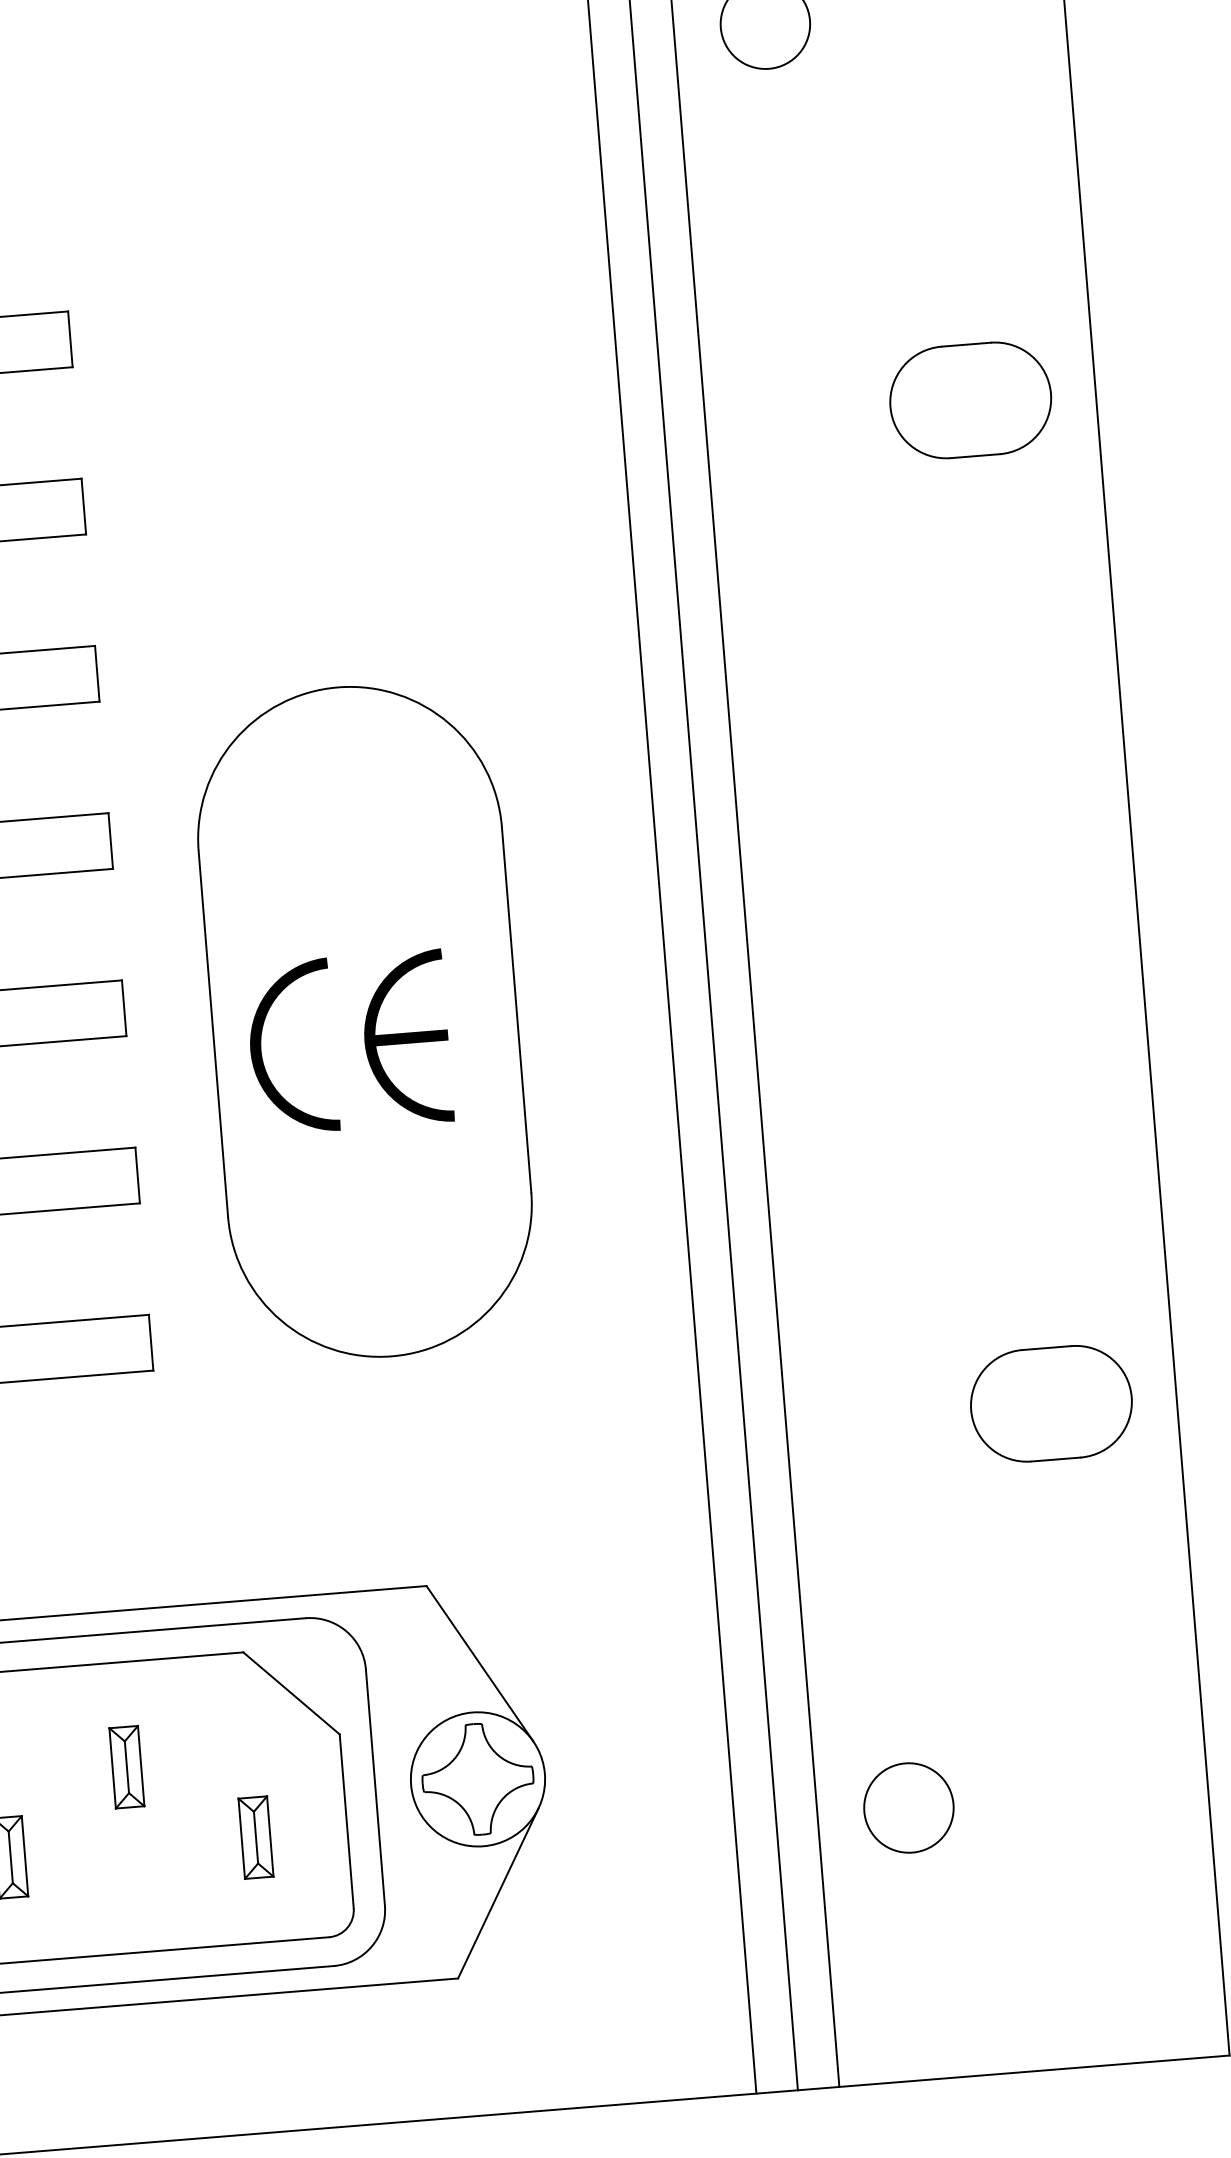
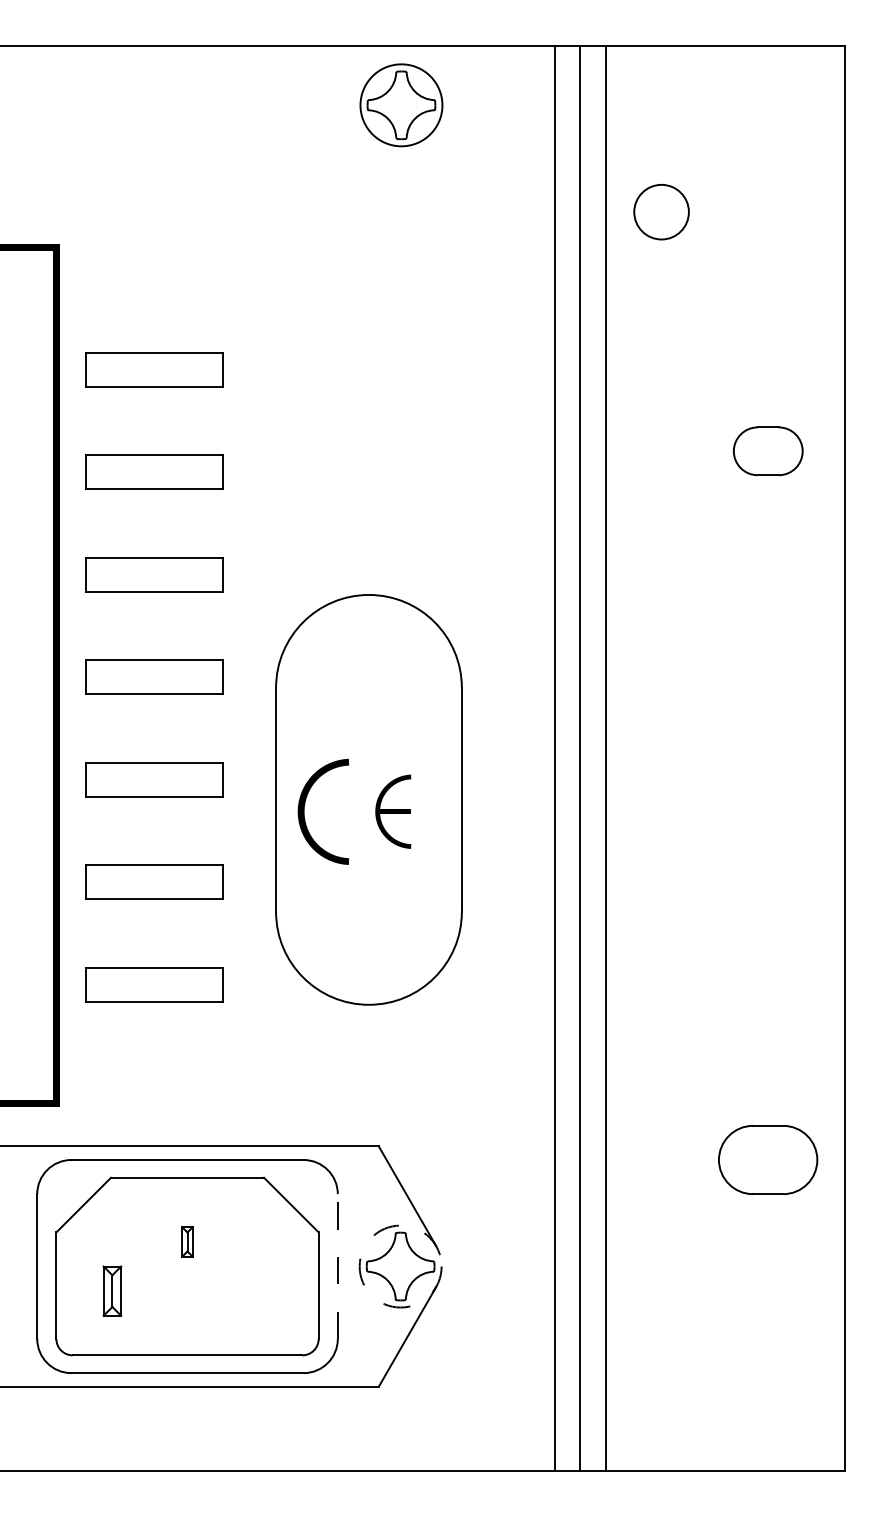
part: (971, 400) -> (768, 451), size x0.7
part: (404, 1037) -> (392, 811), size x0.7
part: (1051, 1402) -> (768, 1159), moved
part: (126, 1766) -> (187, 1241), size x0.6
circle: (477, 1779) -> (400, 1266), solid -> dashed
line: (374, 1787) -> (337, 1266), solid -> dashed
circle: (908, 1807) -> (661, 1304), removed
part: (255, 1836) -> (262, 1290), removed

